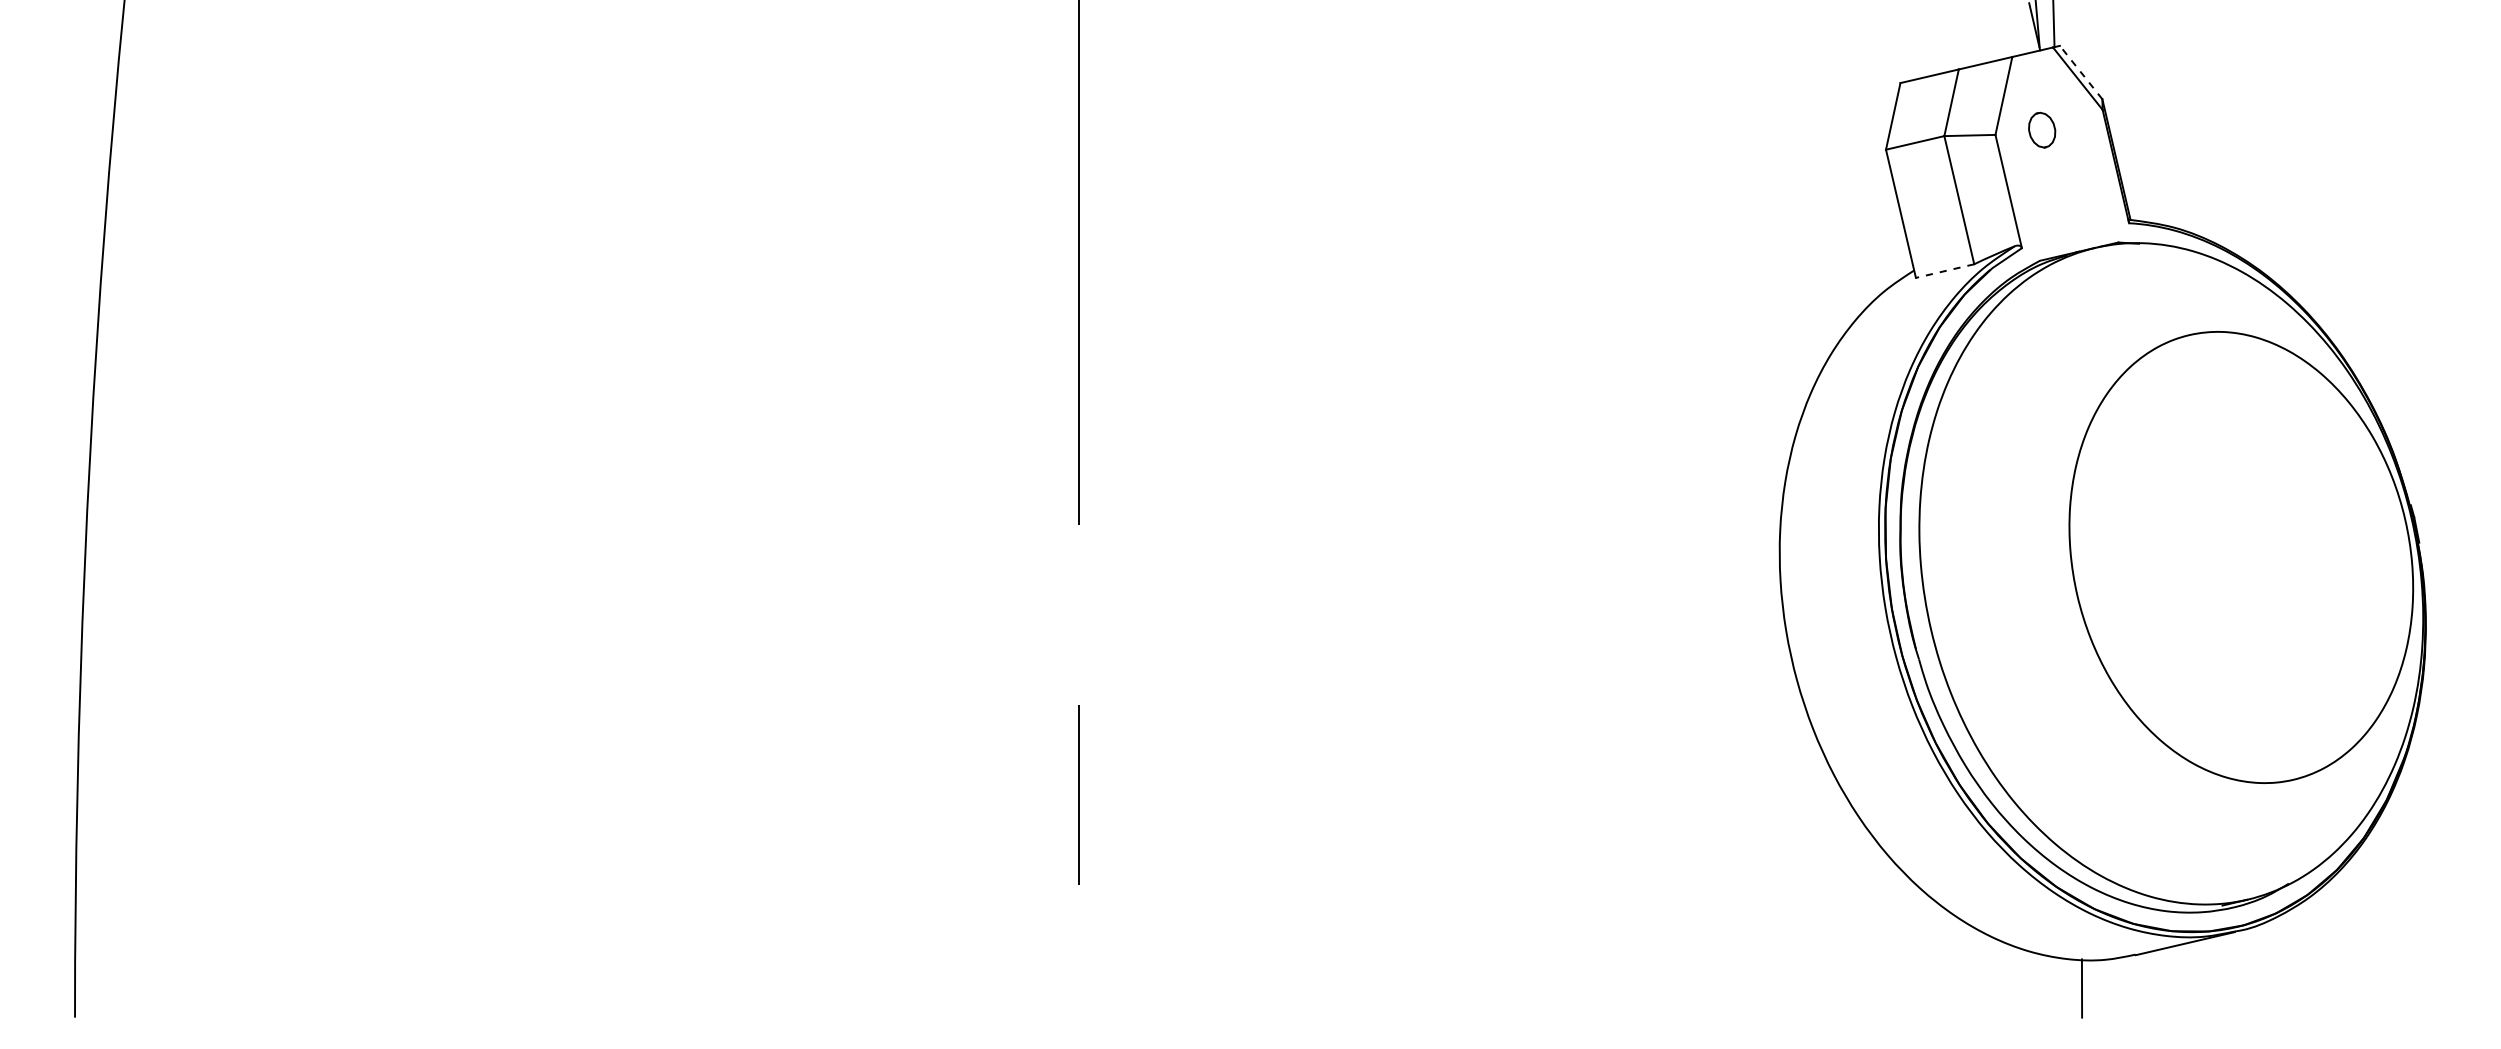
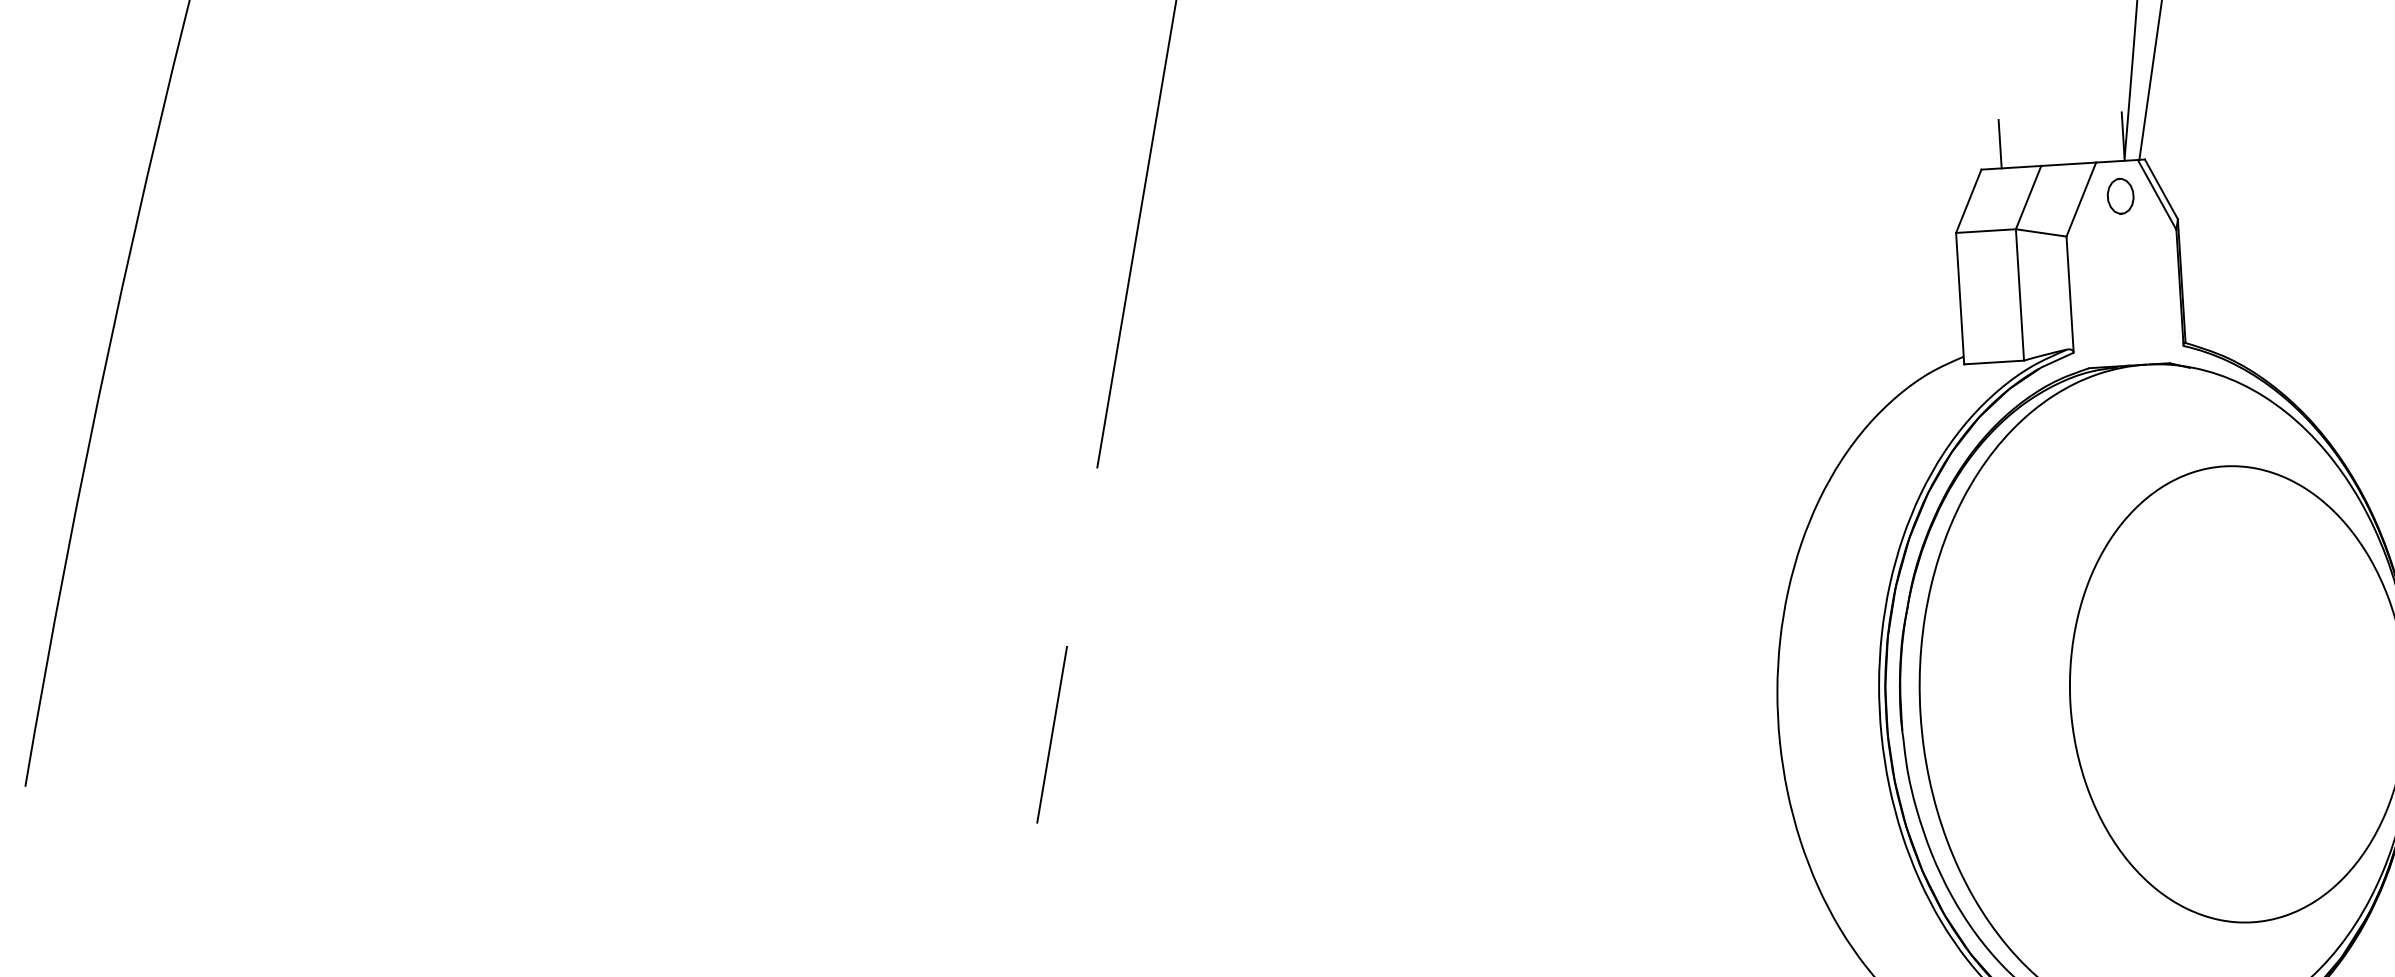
line: (1914, 54) -> (2000, 143), added
line: (2080, 72) -> (2160, 189), dashed -> solid
part: (2042, 129) -> (2121, 195), moved
line: (1945, 271) -> (1994, 362), dashed -> solid

